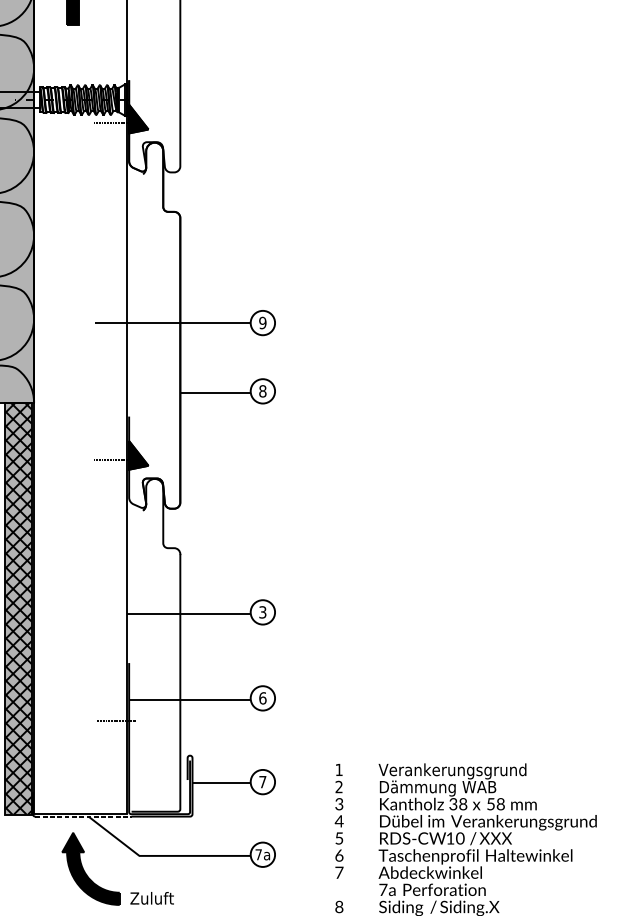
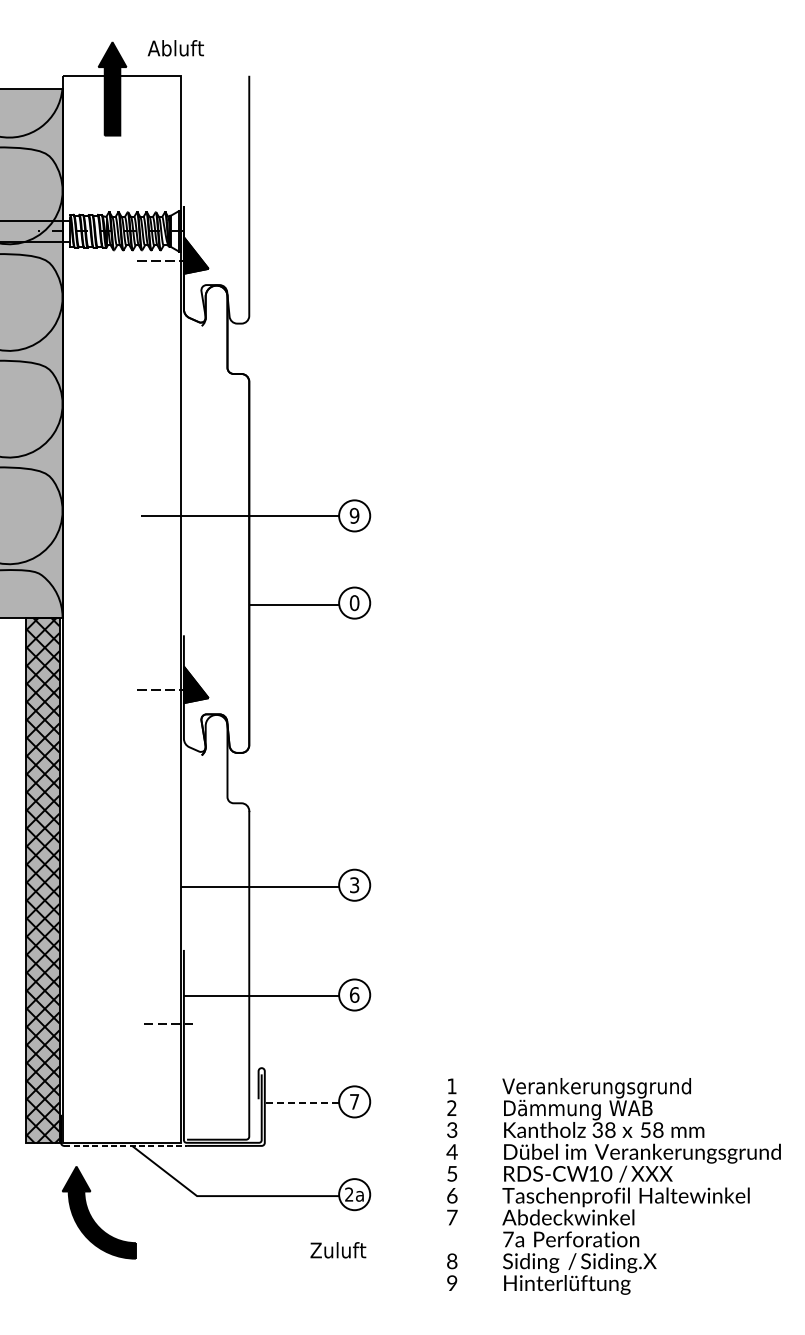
text: (262, 390) -> (354, 602), 8 -> 0
line: (220, 783) -> (300, 1103), solid -> dashed
text: (258, 854) -> (349, 1194), 7a -> 2a
part: (86, 873) -> (93, 1218), moved
text: (152, 898) -> (338, 1250), moved

